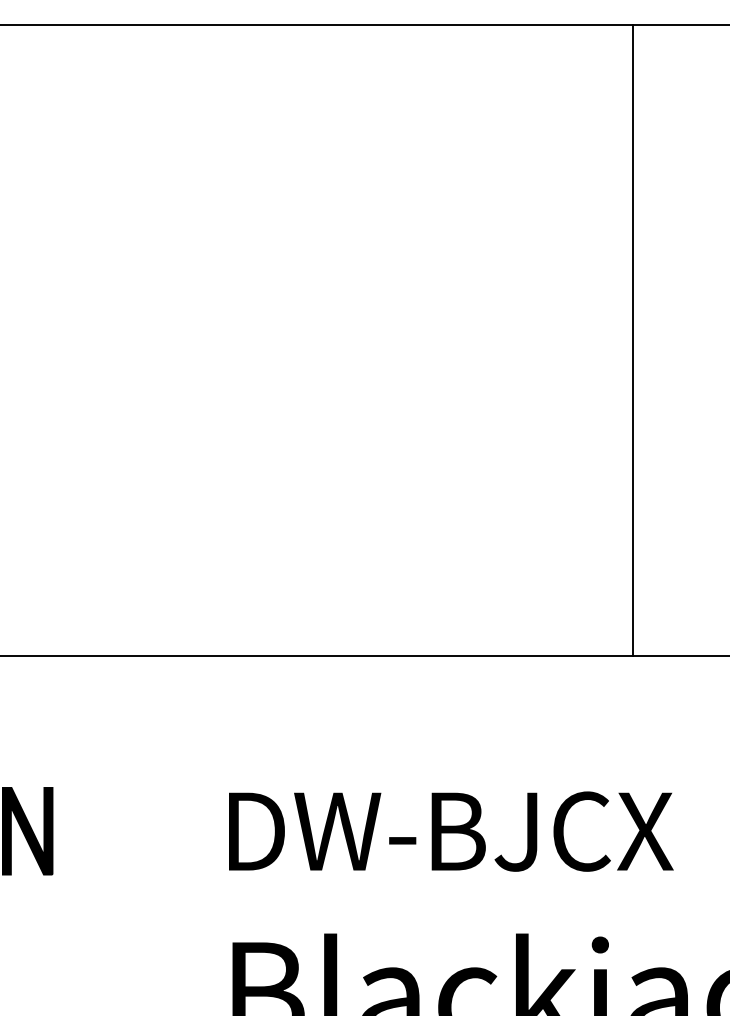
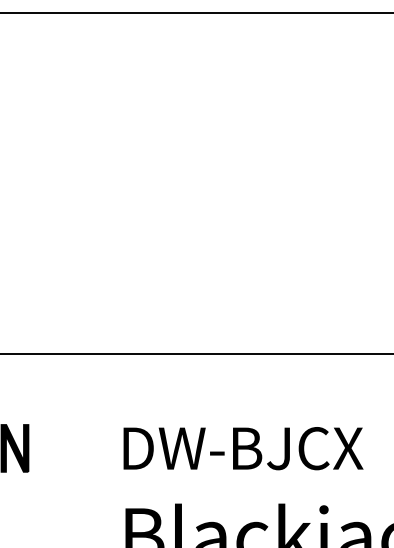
line: (632, 340) -> (341, 183), removed

